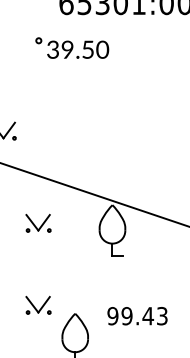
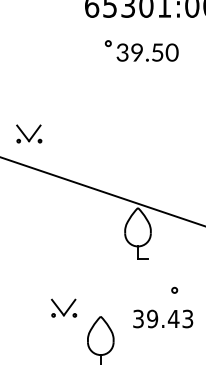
part: (71, 47) -> (141, 50), moved
part: (38, 222) -> (64, 225), removed
part: (148, 286) -> (174, 289), added
text: (112, 315) -> (138, 318), 99.43 -> 39.43

